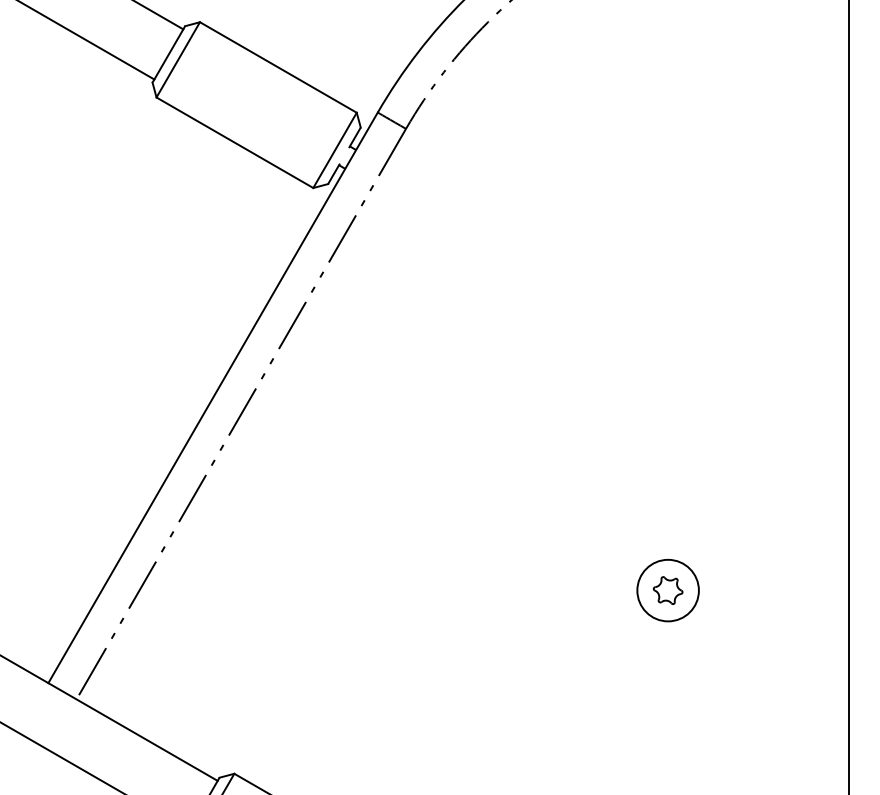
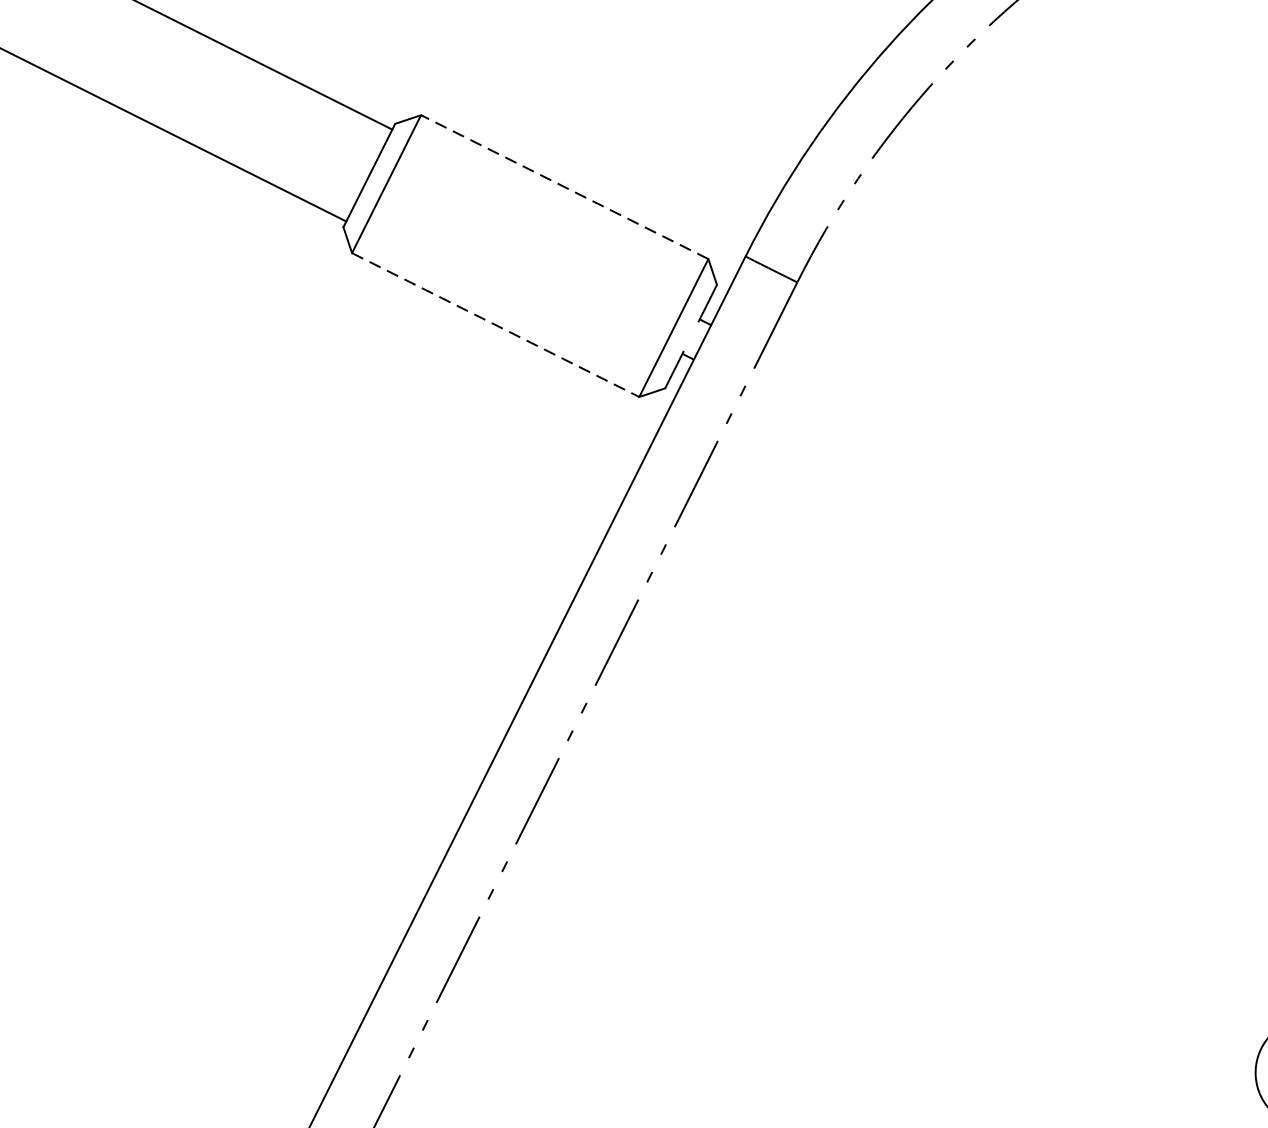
line: (278, 67) -> (564, 187), solid -> dashed
line: (234, 142) -> (494, 324), solid -> dashed

